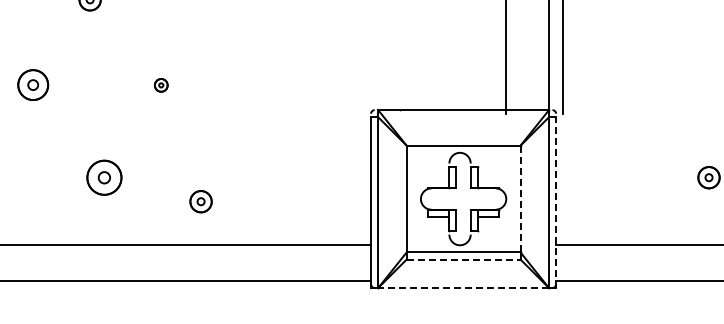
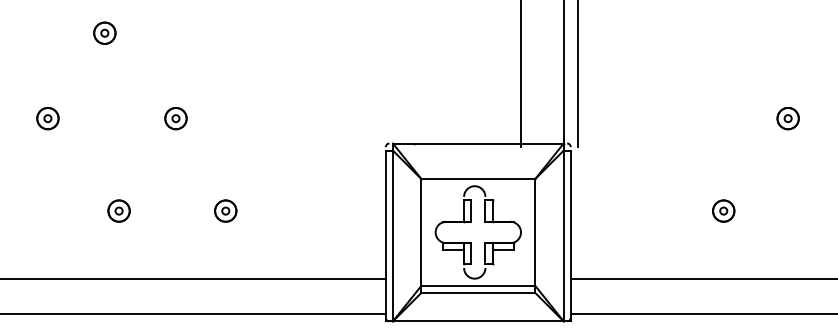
part: (32, 85) -> (47, 118), size x0.71
part: (160, 85) -> (175, 118), size x1.67
part: (103, 177) -> (118, 210), size x0.62
line: (520, 199) -> (535, 232), dashed -> solid
part: (200, 201) -> (225, 210), moved
line: (555, 202) -> (570, 235), dashed -> solid
line: (463, 259) -> (478, 292), dashed -> solid
line: (462, 288) -> (477, 321), dashed -> solid

